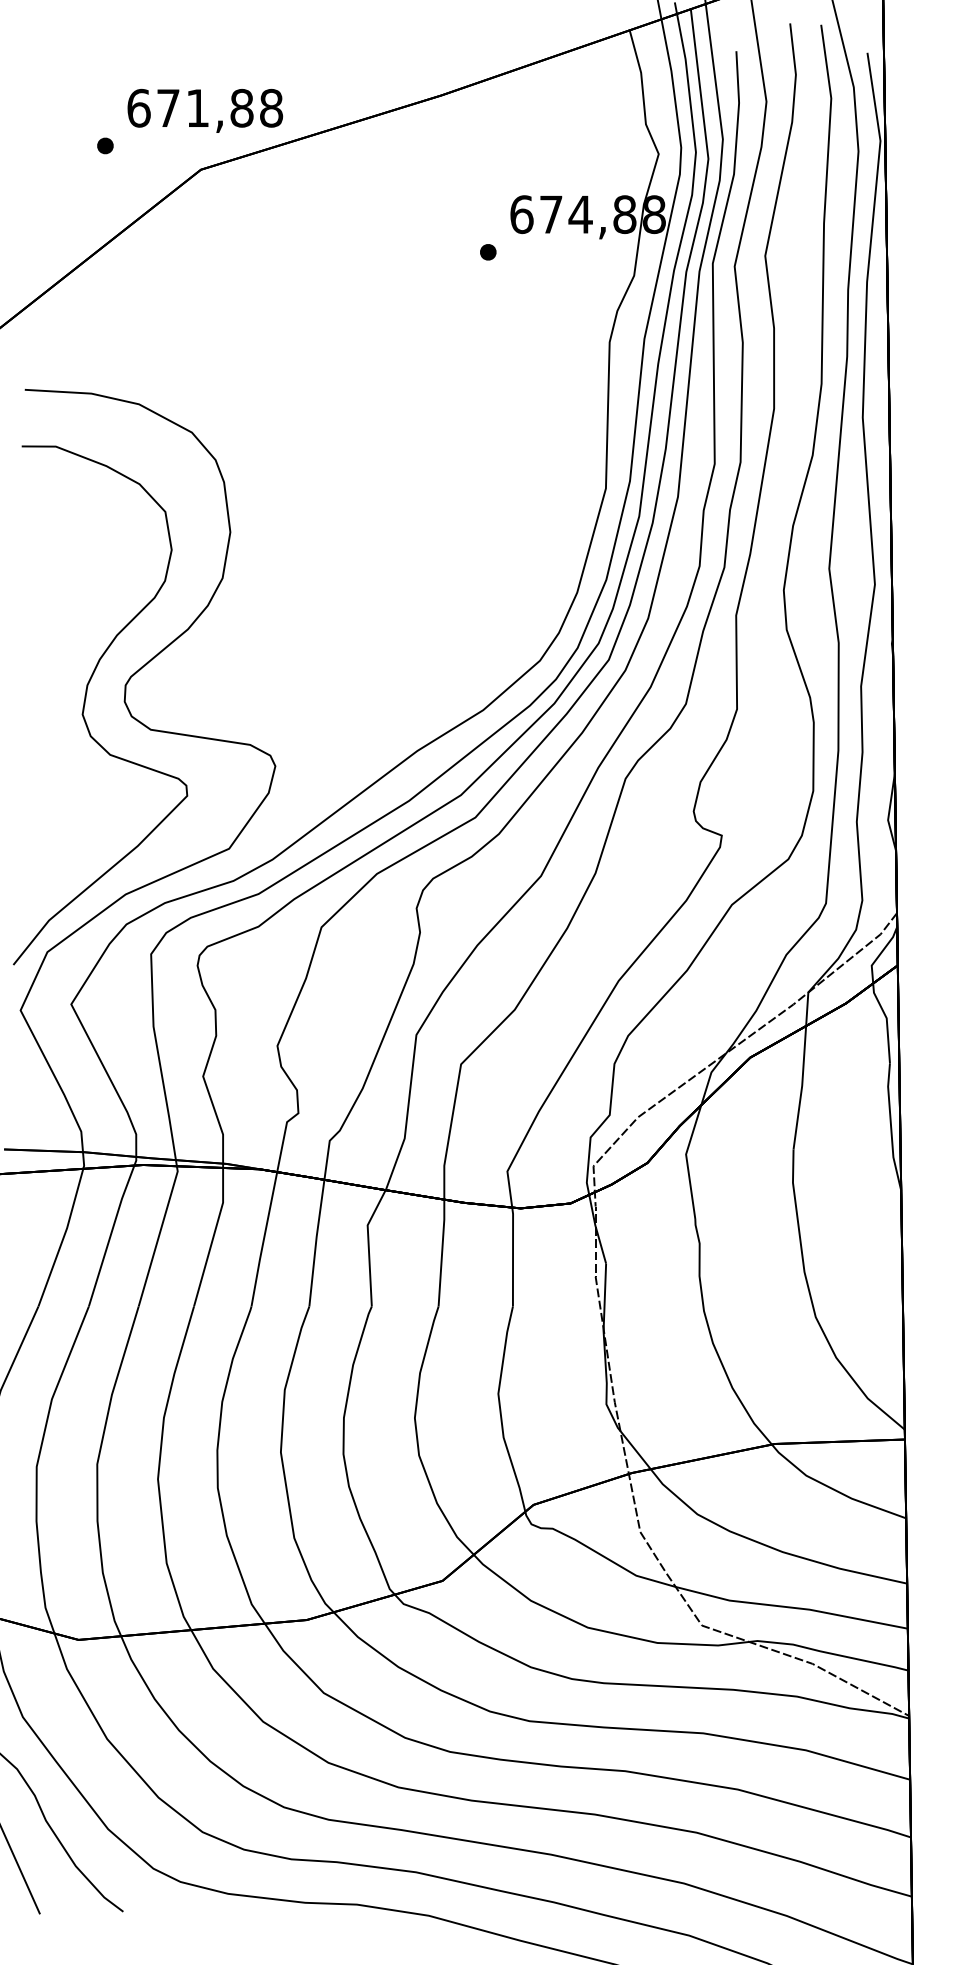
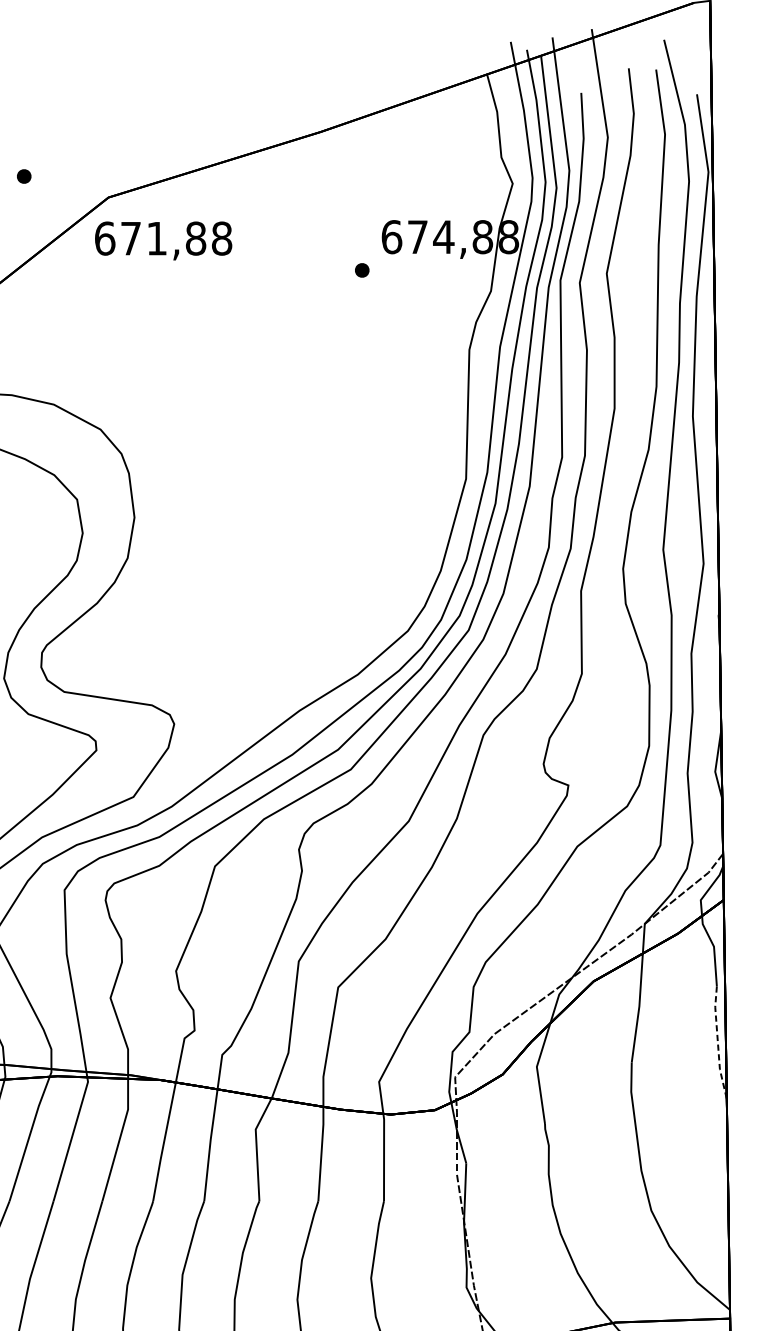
text: (205, 110) -> (163, 240), moved
line: (891, 1127) -> (718, 1043), solid -> dashed

